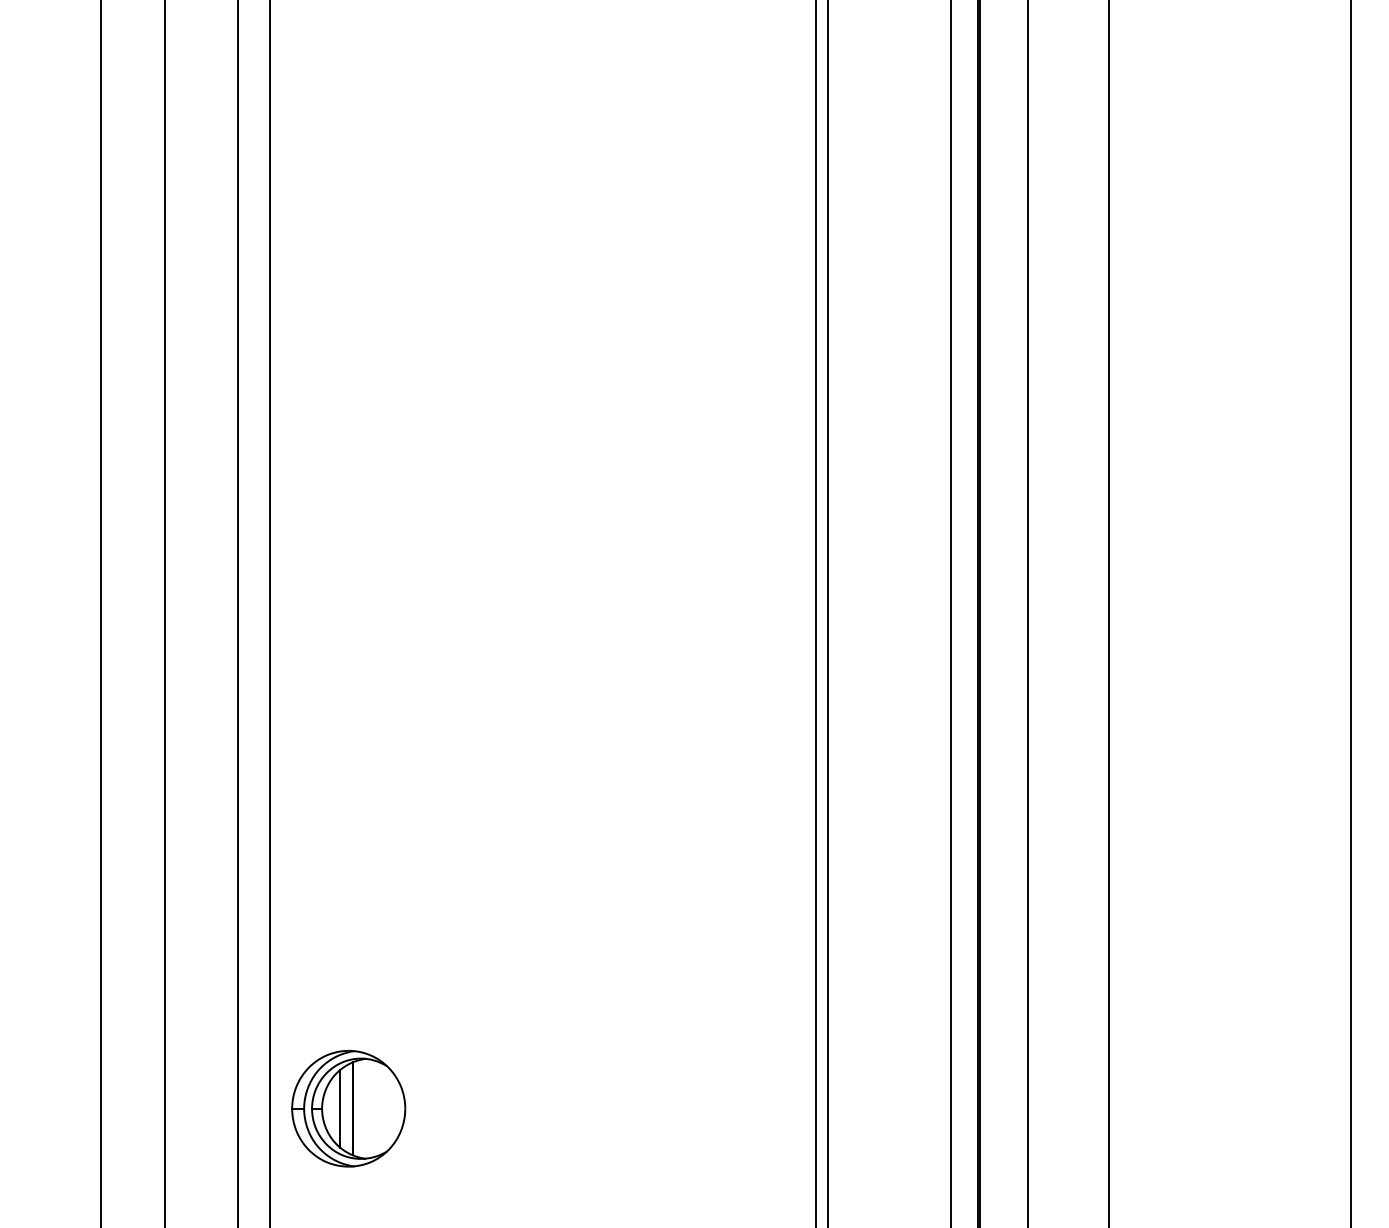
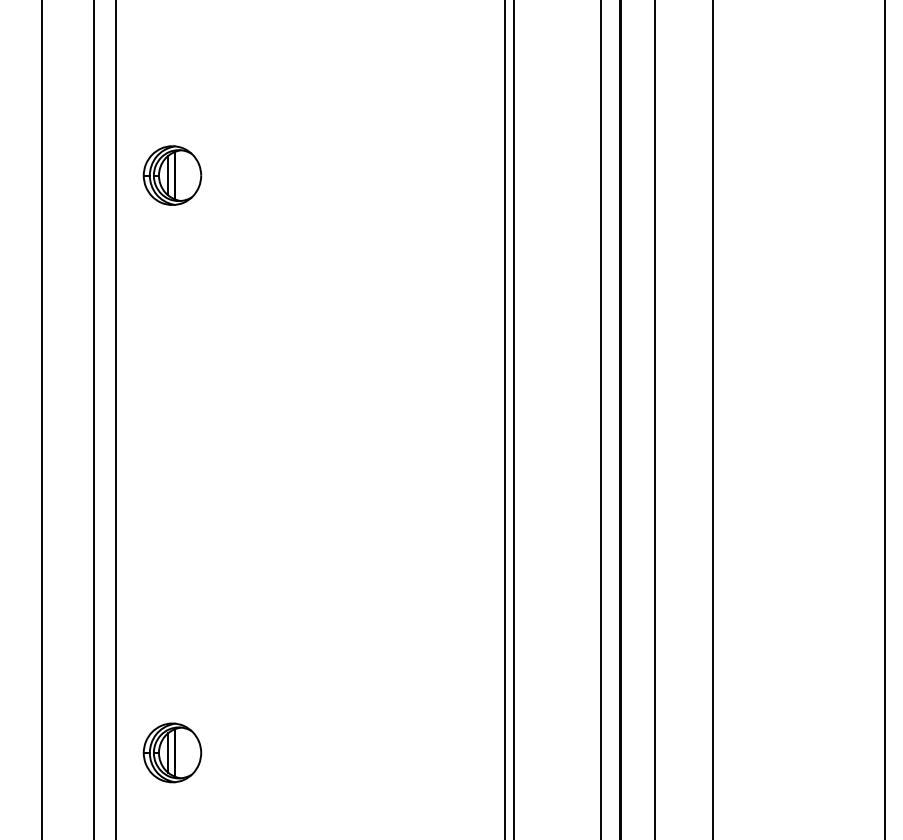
part: (348, 296) -> (172, 175), added
part: (348, 1108) -> (172, 752), size x0.71

